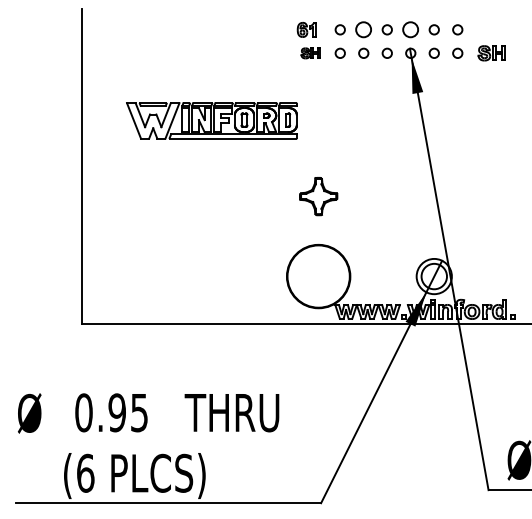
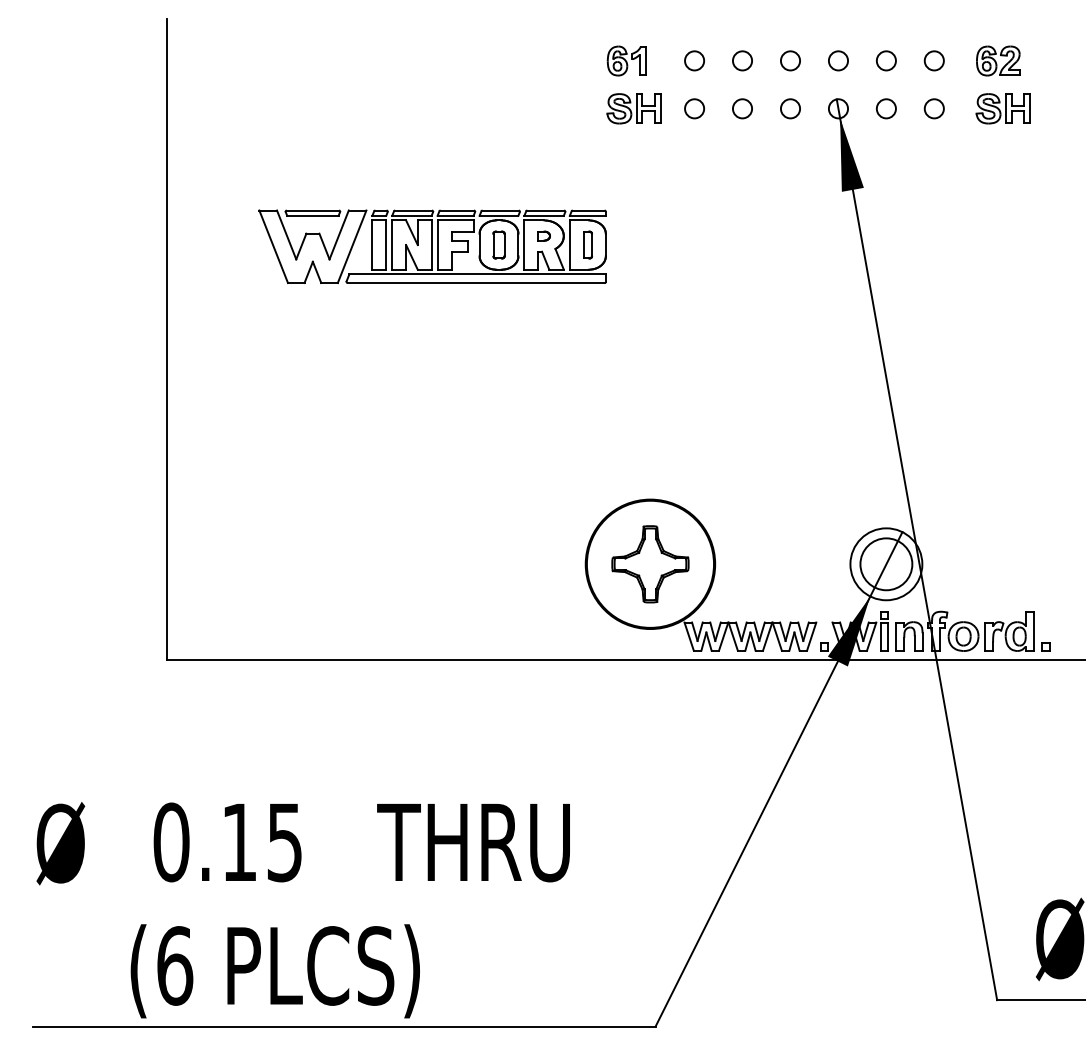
circle: (363, 29) -> (741, 60), size x0.62
circle: (410, 29) -> (837, 60), size x0.62
part: (488, 29) -> (997, 60), added
part: (310, 53) -> (633, 109), size x1.43
part: (318, 196) -> (650, 564), moved
text: (116, 412) -> (237, 841), 0.95 -> 0.15

